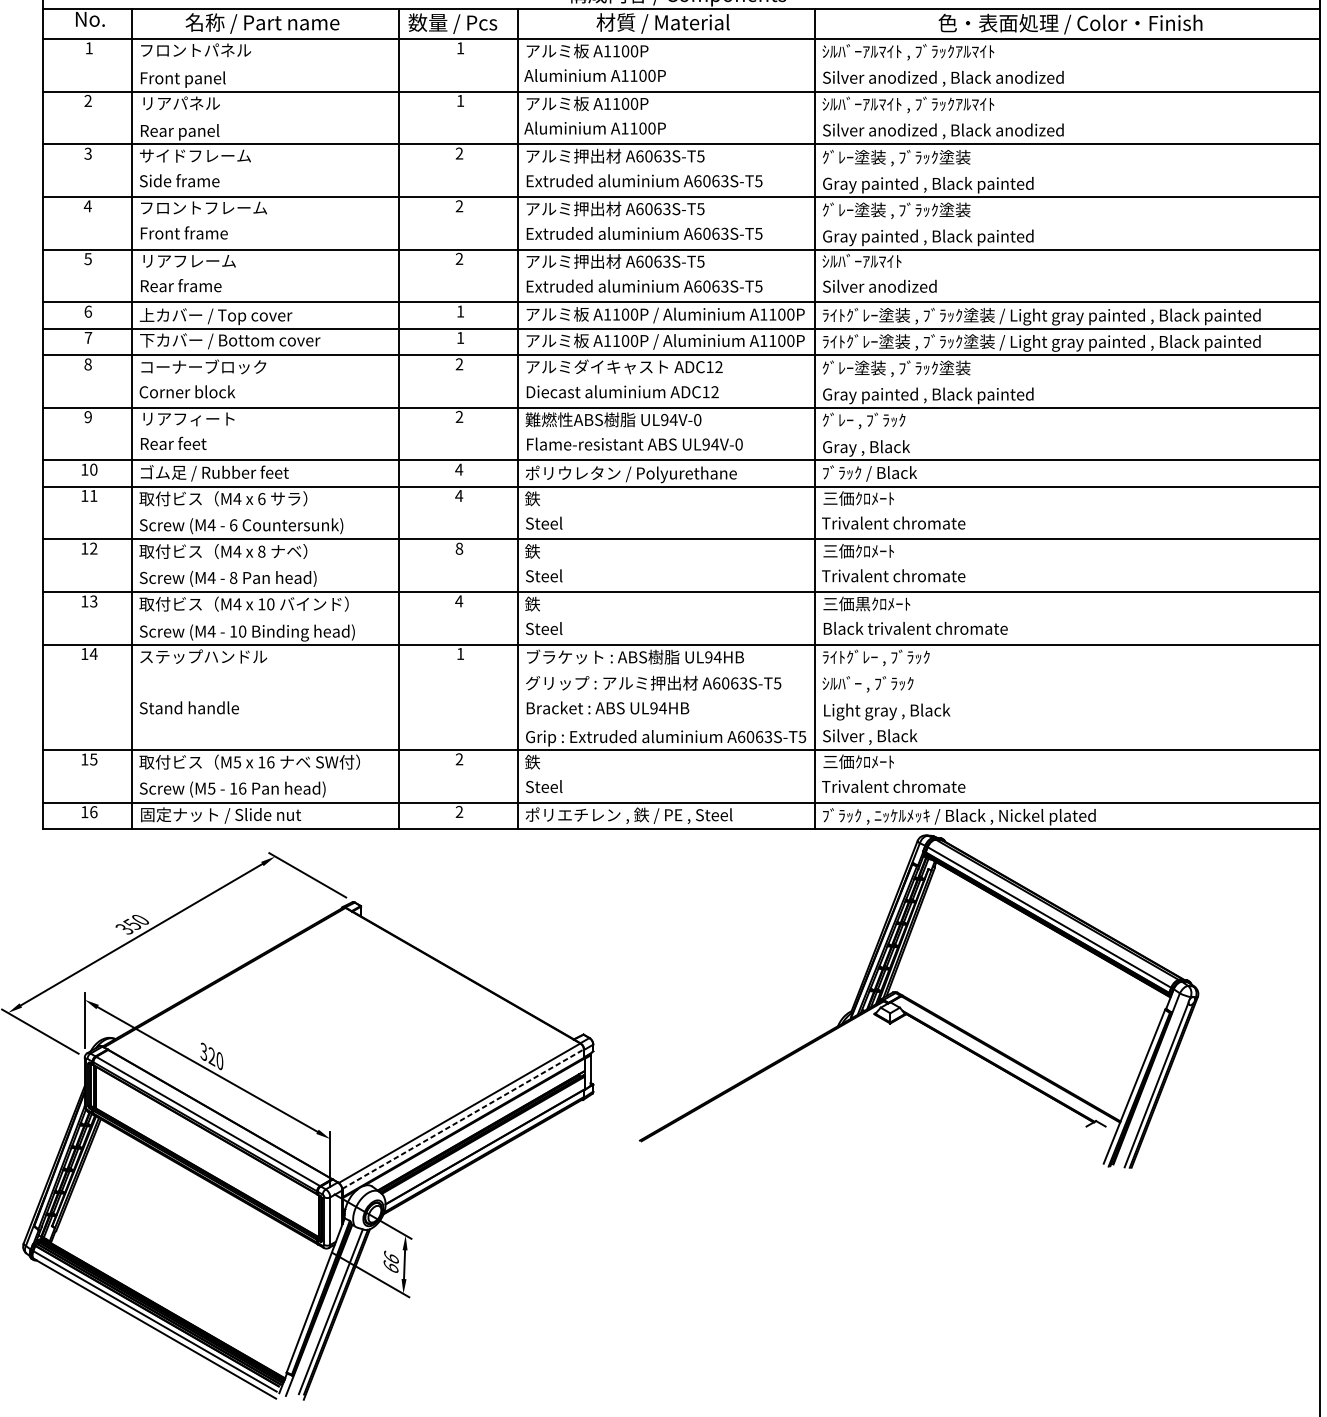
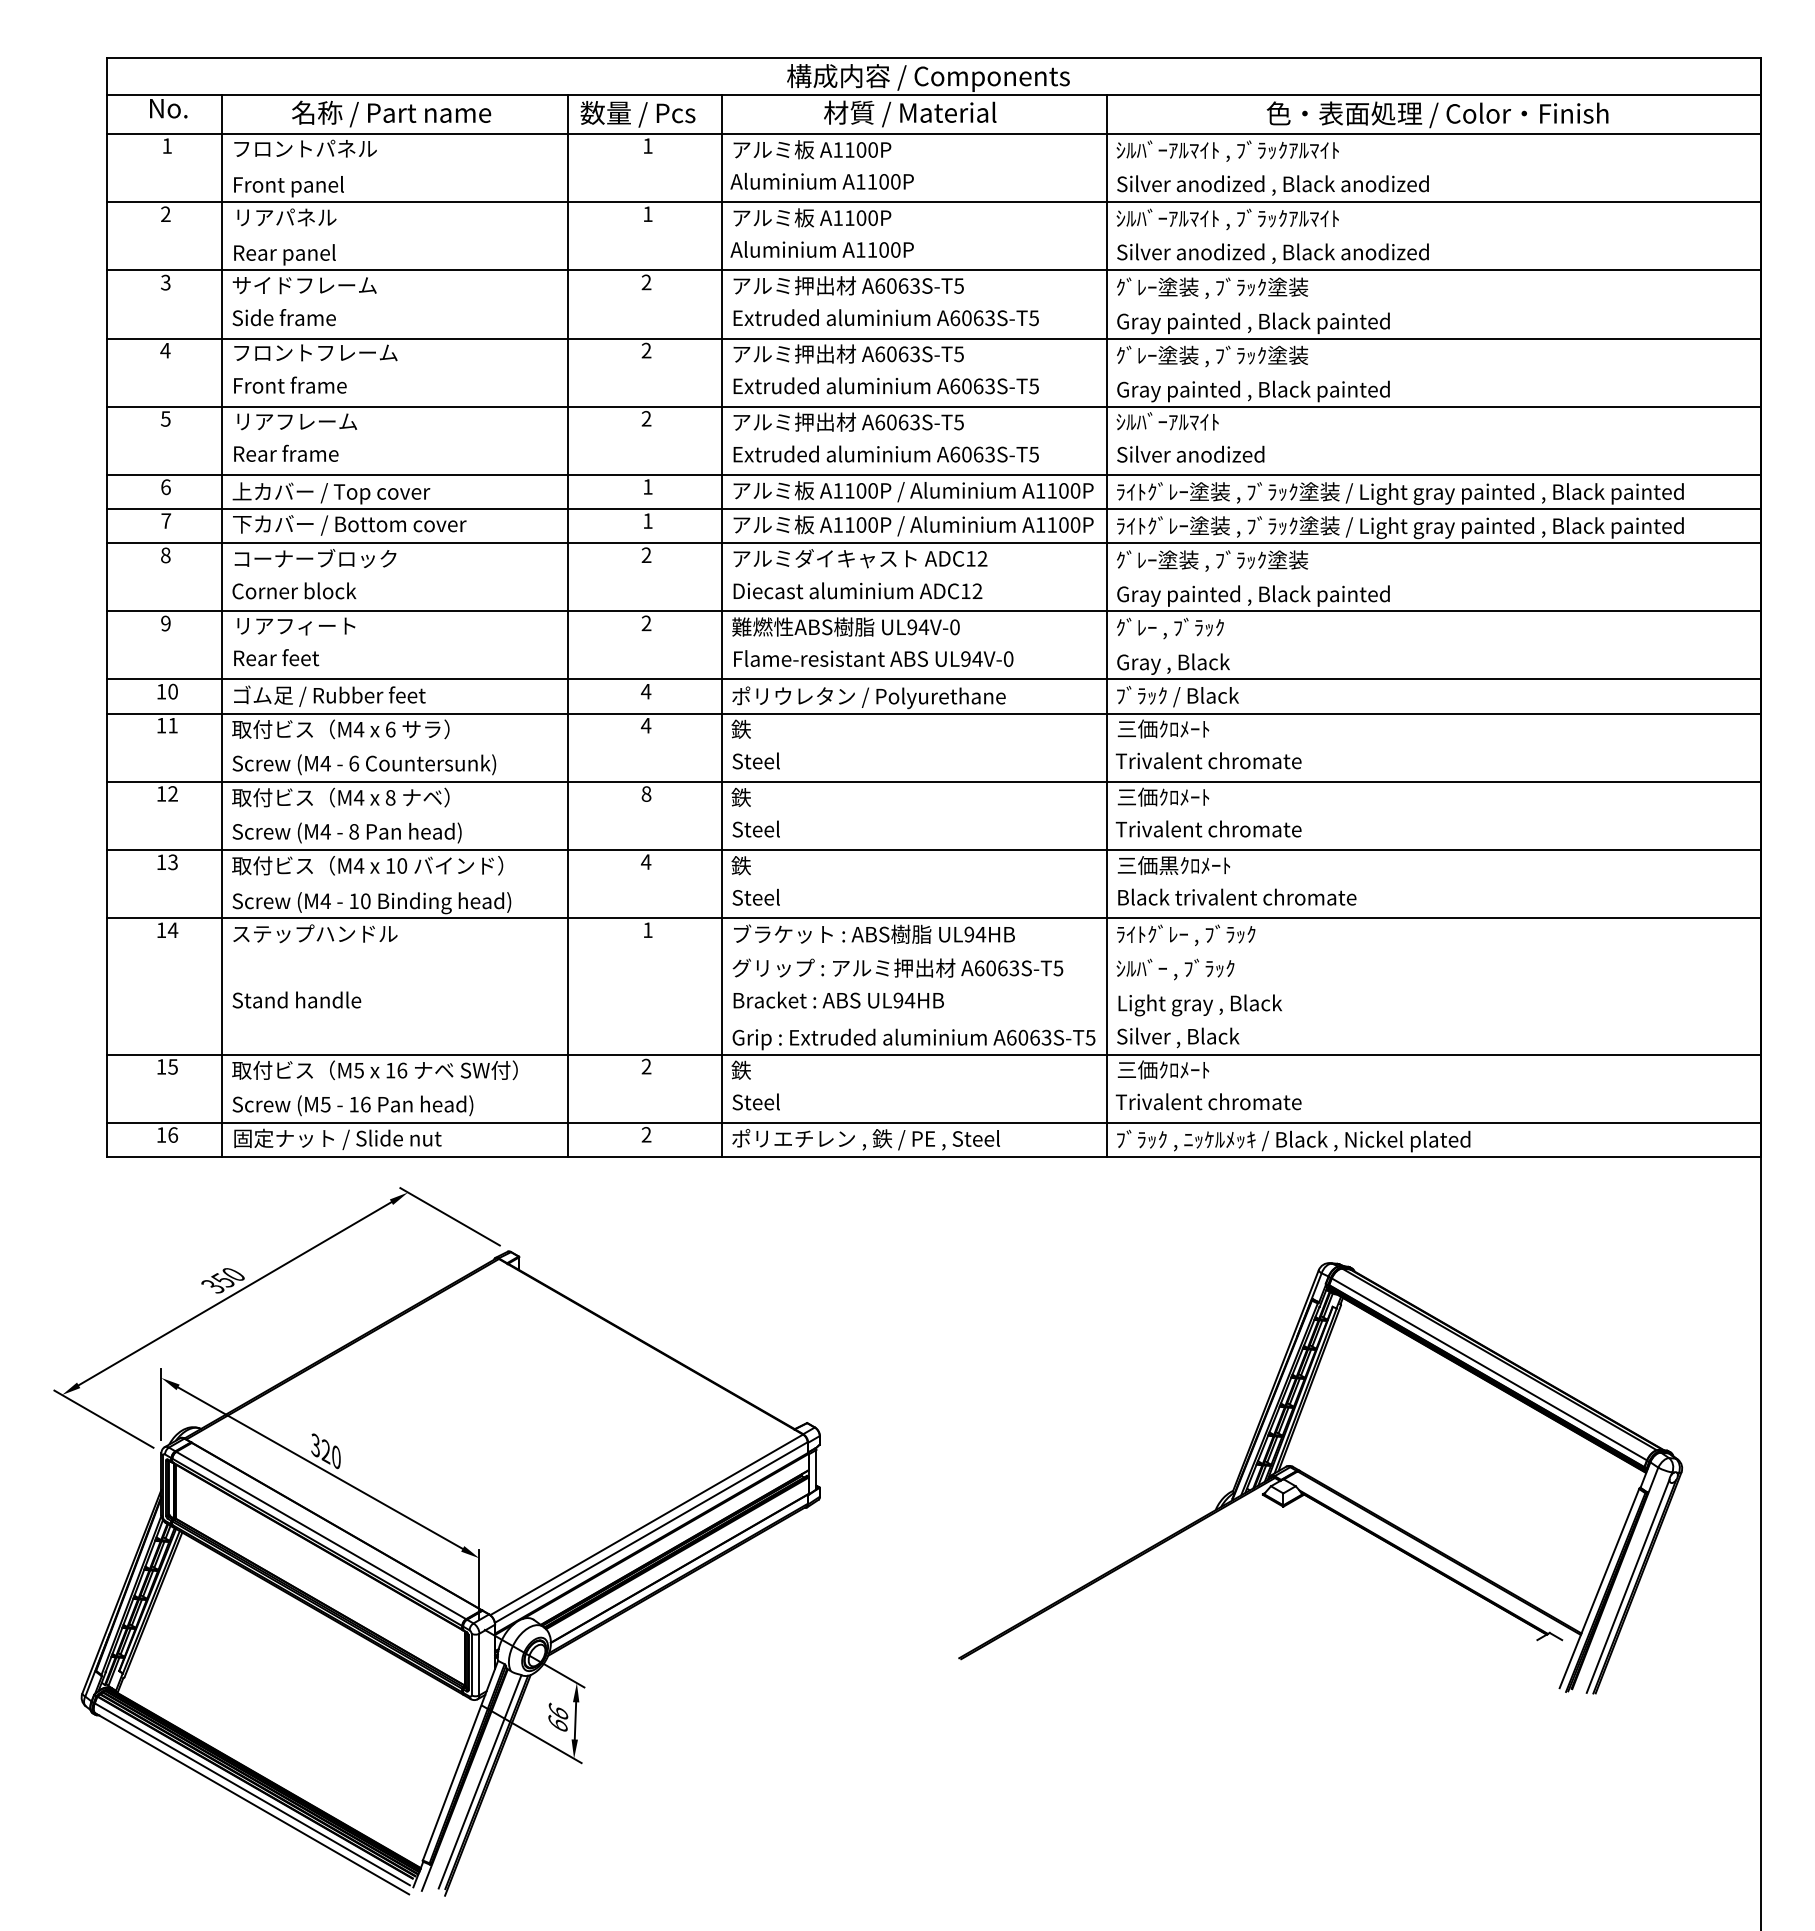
part: (919, 1001) -> (1320, 1478), moved
line: (463, 1119) -> (651, 1532), dashed -> solid

